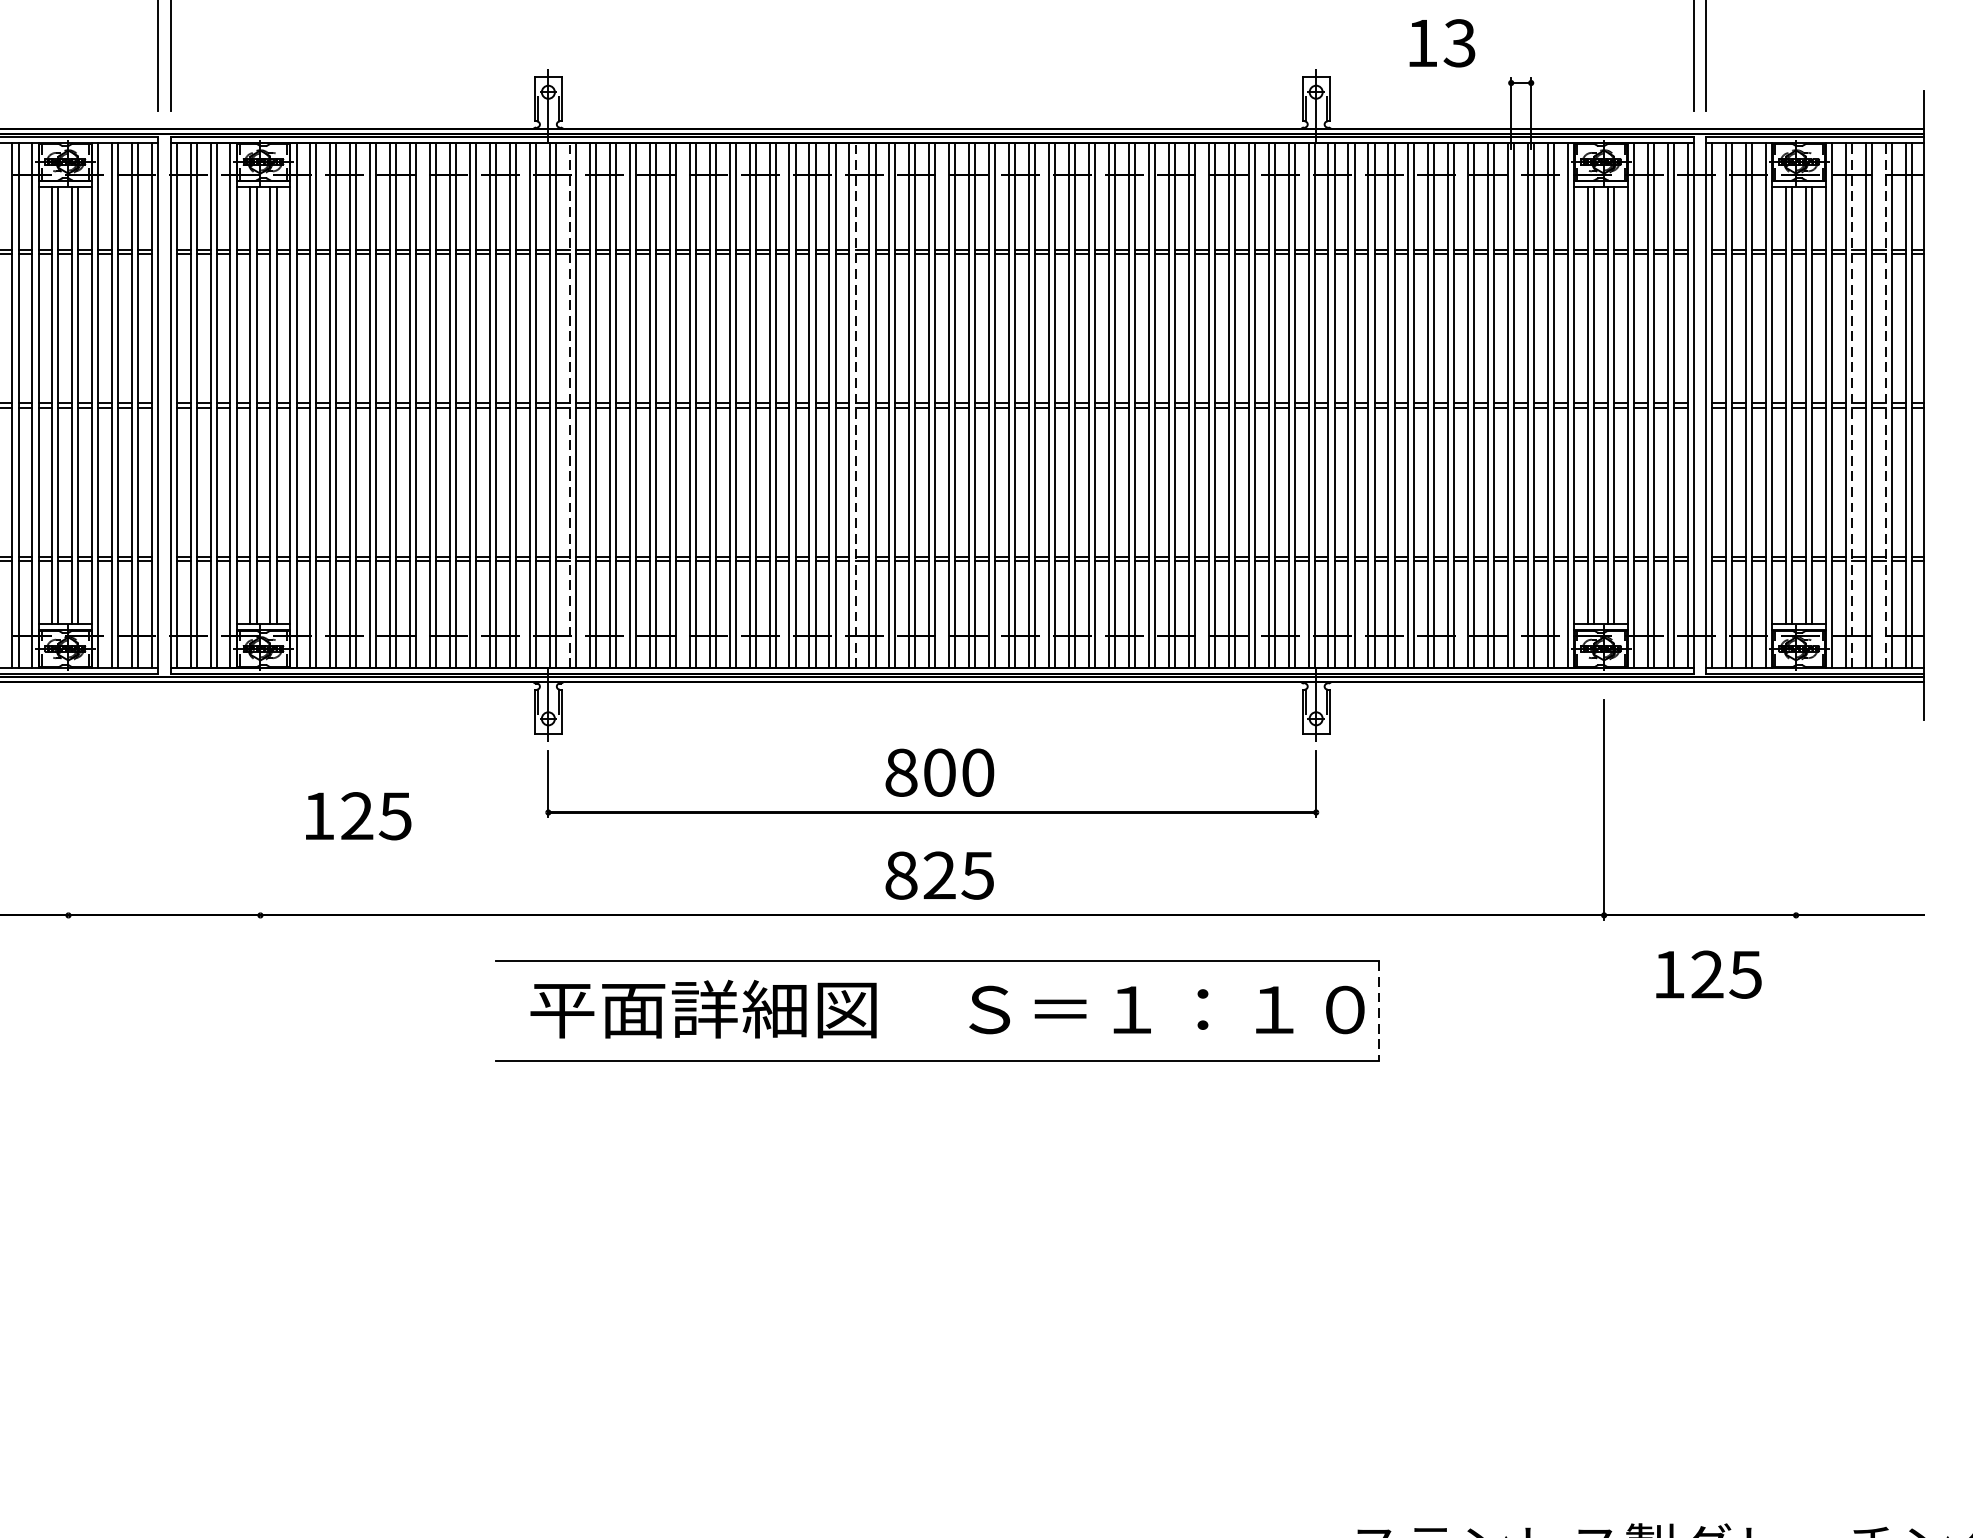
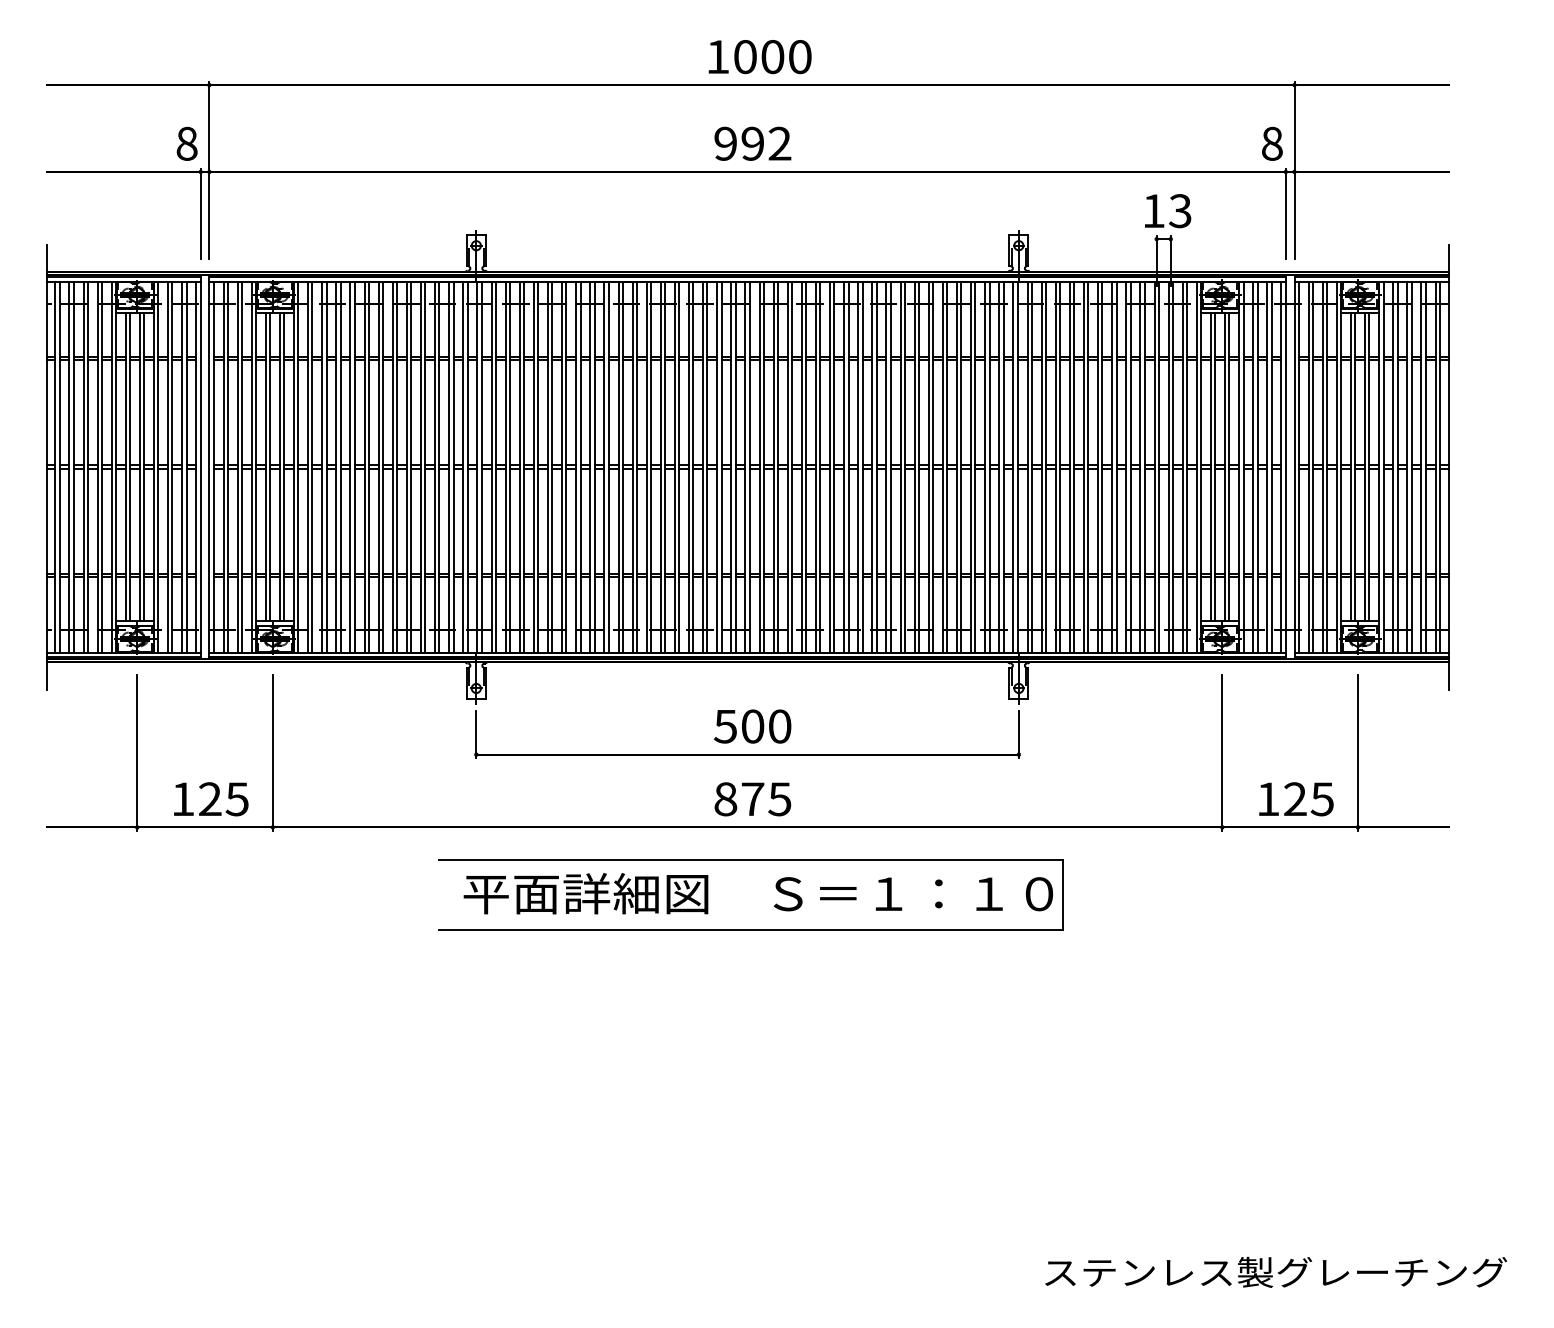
text: (1443, 43) -> (1168, 211), moved
line: (569, 406) -> (491, 467), dashed -> solid
line: (855, 406) -> (693, 467), dashed -> solid
line: (1852, 406) -> (1397, 467), dashed -> solid
line: (1885, 406) -> (1421, 467), dashed -> solid
text: (900, 772) -> (725, 726), 800 -> 500
line: (68, 809) -> (137, 752), added
line: (259, 809) -> (272, 752), added
line: (1795, 809) -> (1357, 752), added
text: (358, 816) -> (211, 799), moved
text: (939, 874) -> (752, 798), 825 -> 875
text: (1709, 975) -> (1296, 799), moved
line: (1379, 1011) -> (1063, 895), dashed -> solid

